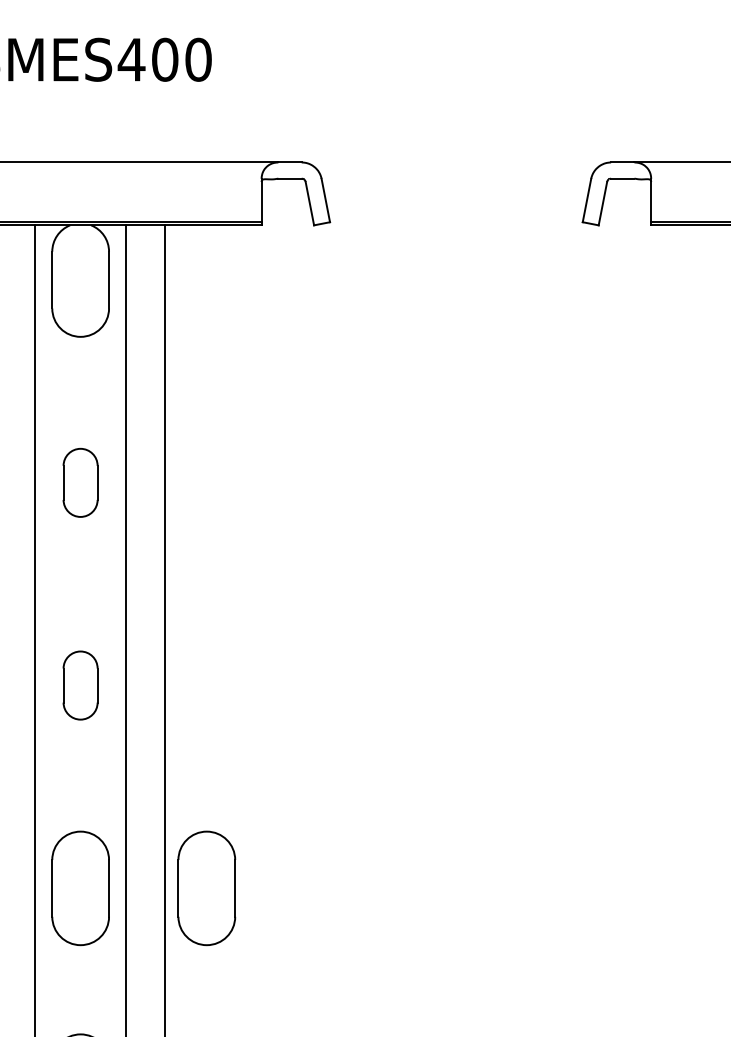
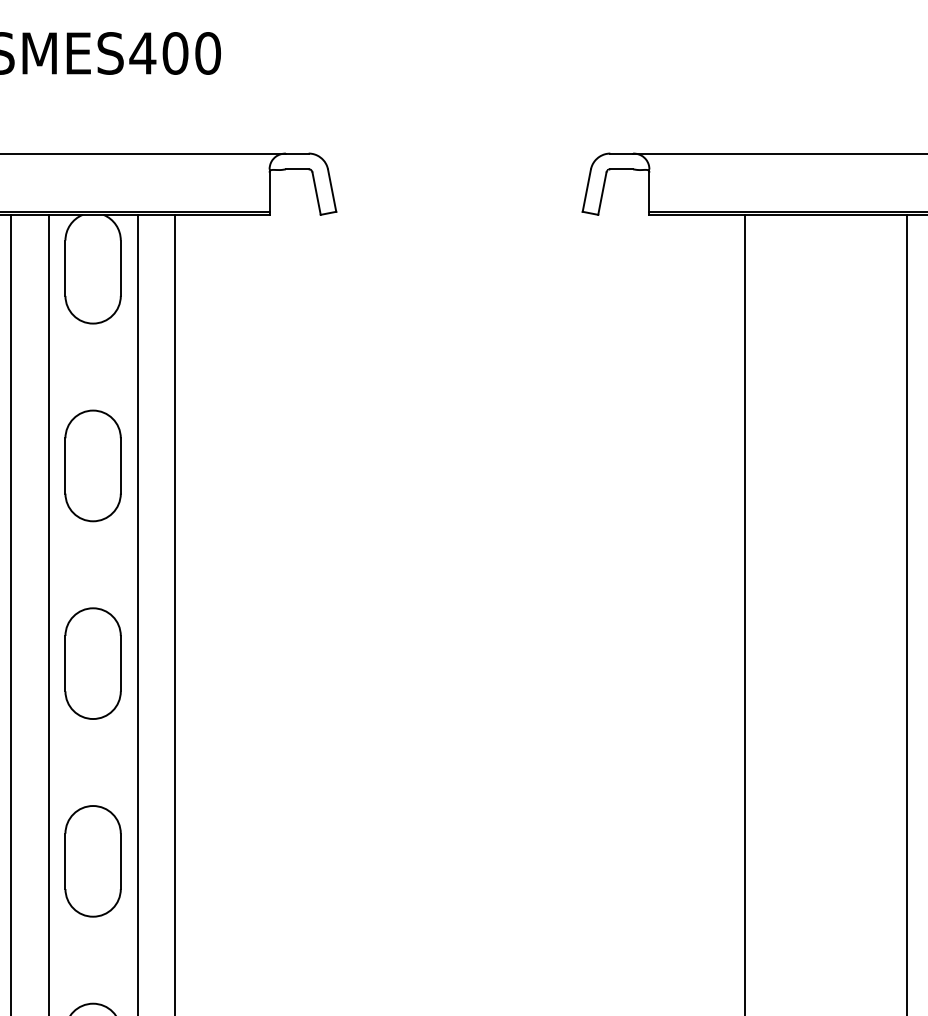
part: (80, 482) -> (92, 465), size x1.67
part: (80, 685) -> (92, 663), size x1.67
part: (206, 888) -> (215, 861), removed

